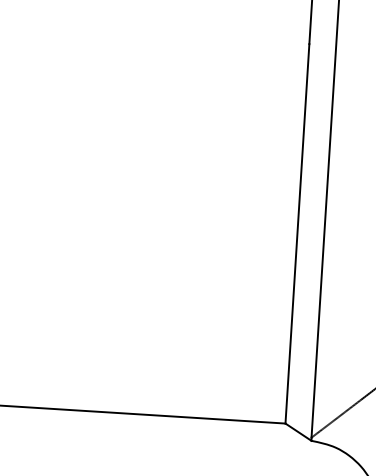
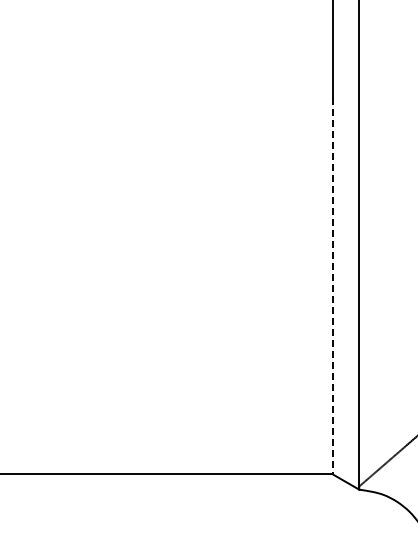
line: (297, 234) -> (332, 286), solid -> dashed

